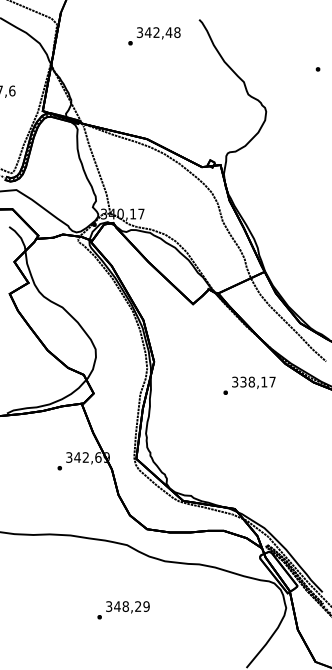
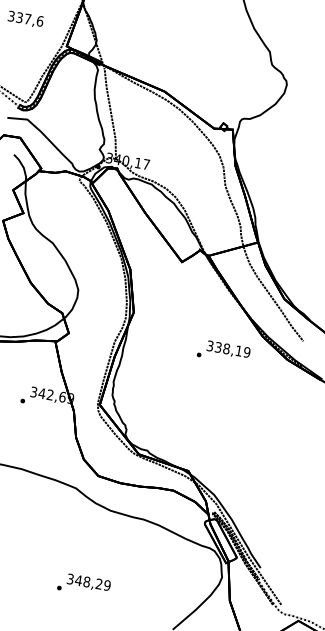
text: (272, 381) -> (247, 351), 338,17 -> 338,19
text: (123, 610) -> (83, 585), moved

